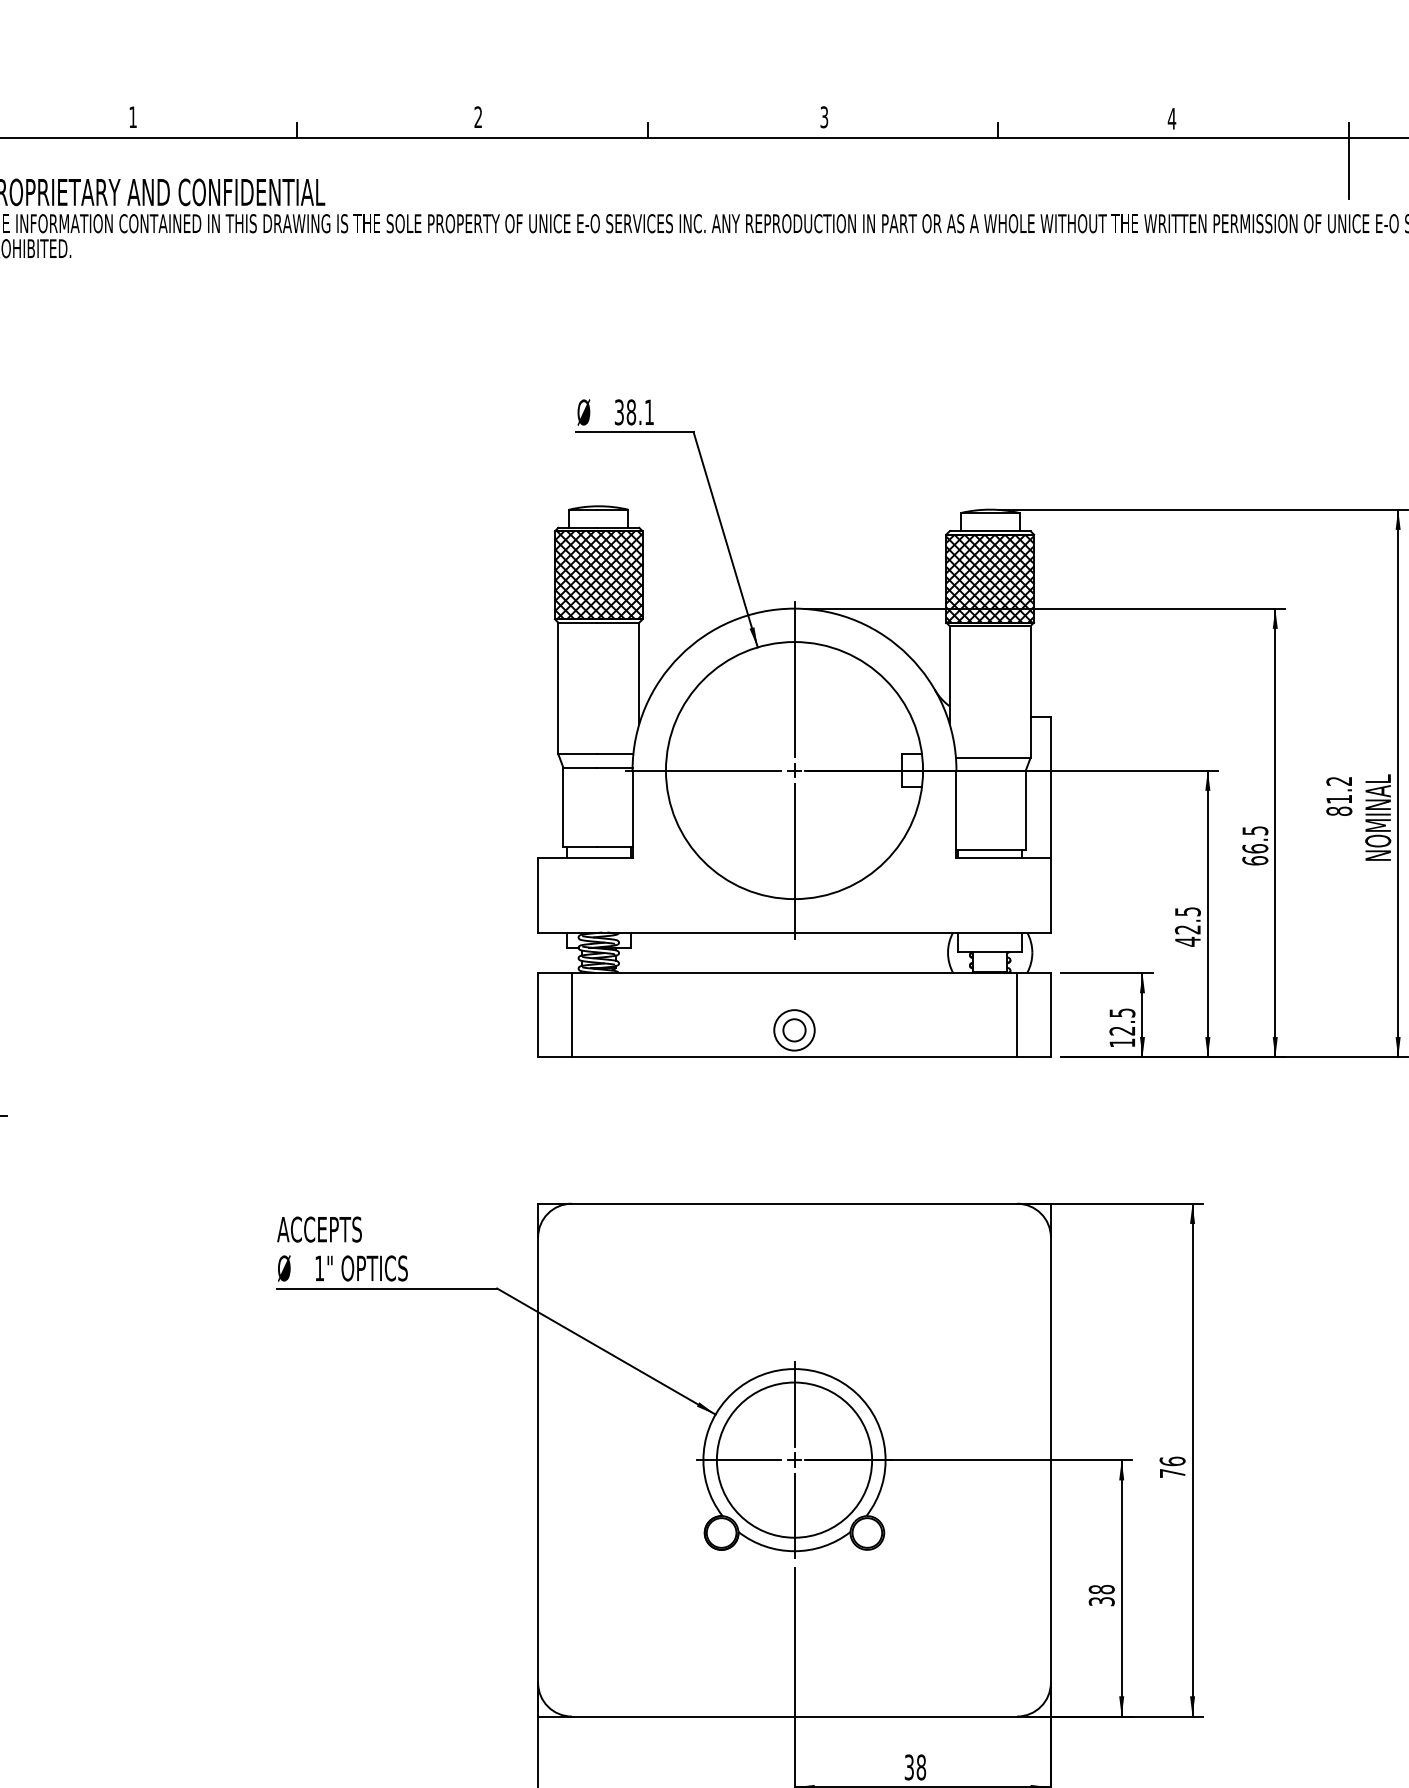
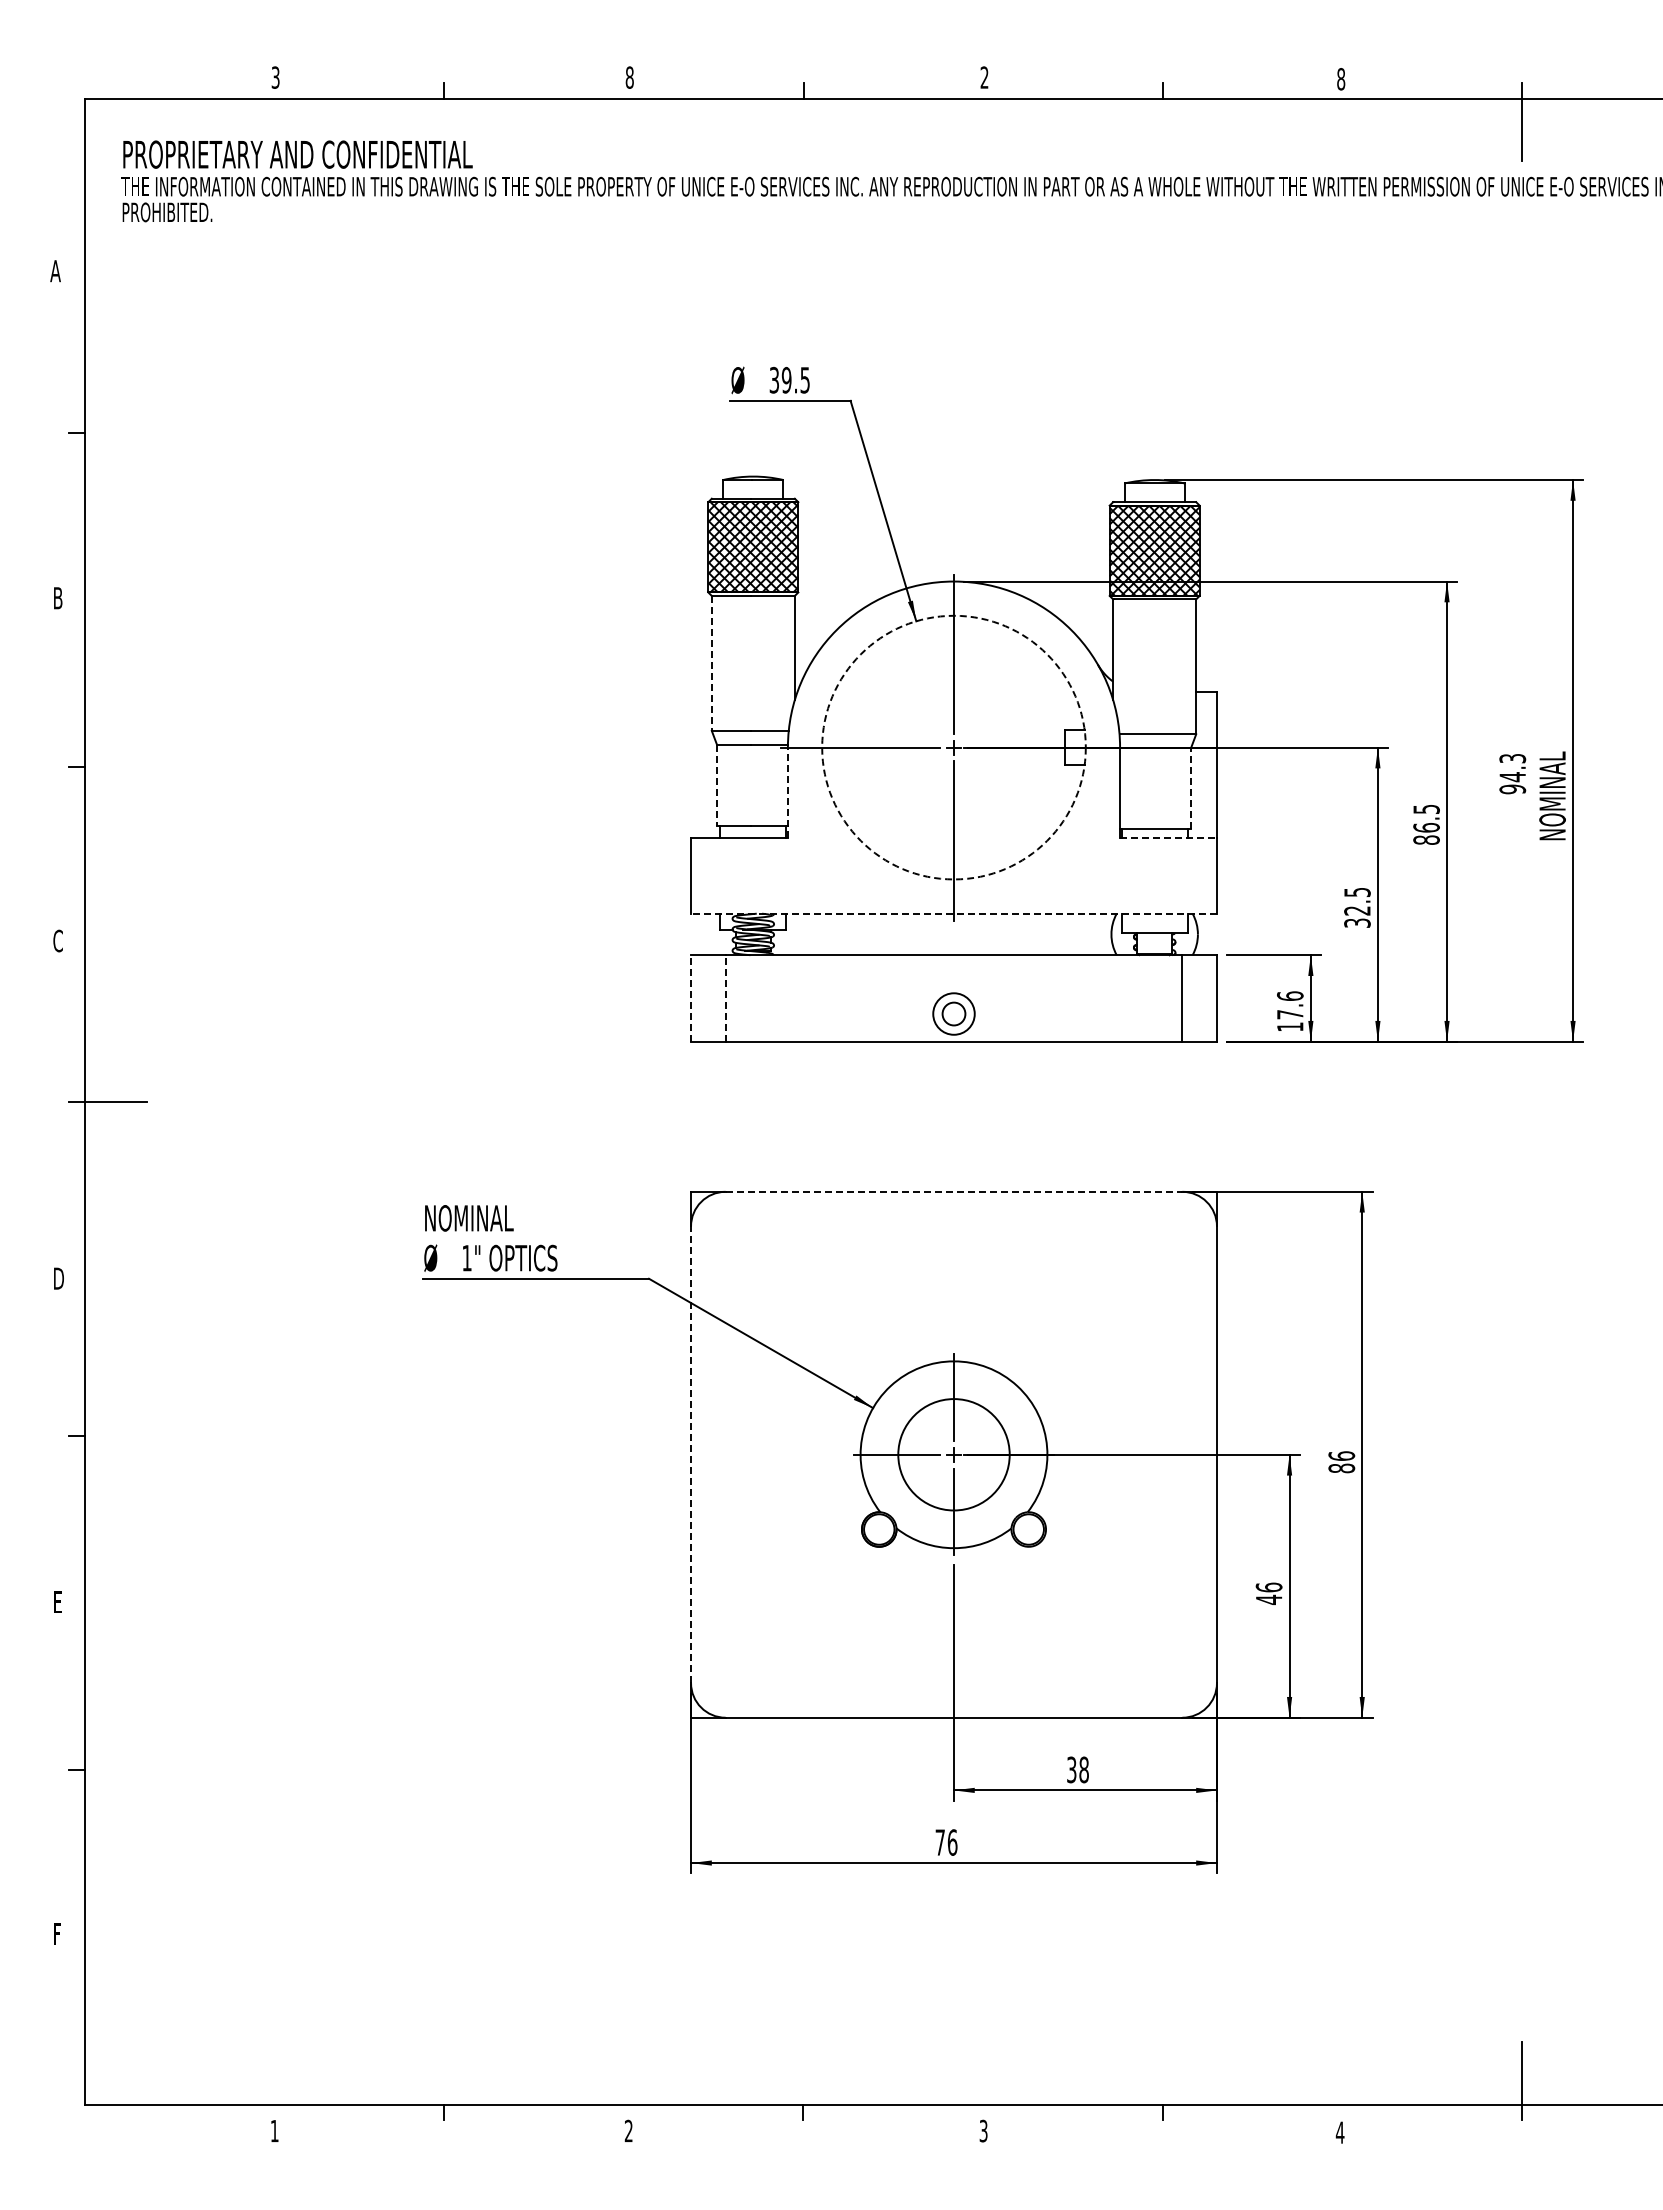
text: (132, 117) -> (275, 77), 1 -> 3
text: (478, 117) -> (629, 77), 2 -> 8
text: (824, 117) -> (984, 77), 3 -> 2
text: (1171, 119) -> (1340, 79), 4 -> 8
text: (639, 412) -> (795, 380), 38.1 -> 39.5
line: (558, 688) -> (711, 663), solid -> dashed
circle: (794, 770) -> (953, 747), solid -> dashed
text: (1339, 796) -> (1512, 774), 81.2 -> 94.3
line: (563, 807) -> (717, 785), solid -> dashed
line: (1026, 810) -> (1191, 788), solid -> dashed
line: (632, 814) -> (787, 792), solid -> dashed
line: (1004, 858) -> (1169, 837), solid -> dashed
text: (1255, 860) -> (1426, 839), 66.5 -> 86.5
line: (794, 932) -> (954, 913), solid -> dashed
text: (1187, 942) -> (1357, 923), 42.5 -> 32.5
line: (538, 1014) -> (691, 997), solid -> dashed
line: (571, 1014) -> (725, 997), solid -> dashed
text: (1122, 1022) -> (1290, 1005), 12.5 -> 17.6
line: (794, 1203) -> (954, 1191), solid -> dashed
text: (321, 1229) -> (468, 1218), ACCEPTS -> NOMINAL
line: (538, 1459) -> (691, 1454), solid -> dashed
circle: (794, 1459) -> (953, 1454), size x0.7
text: (1172, 1473) -> (1341, 1468), 76 -> 86
text: (1101, 1595) -> (1268, 1593), 38 -> 46

